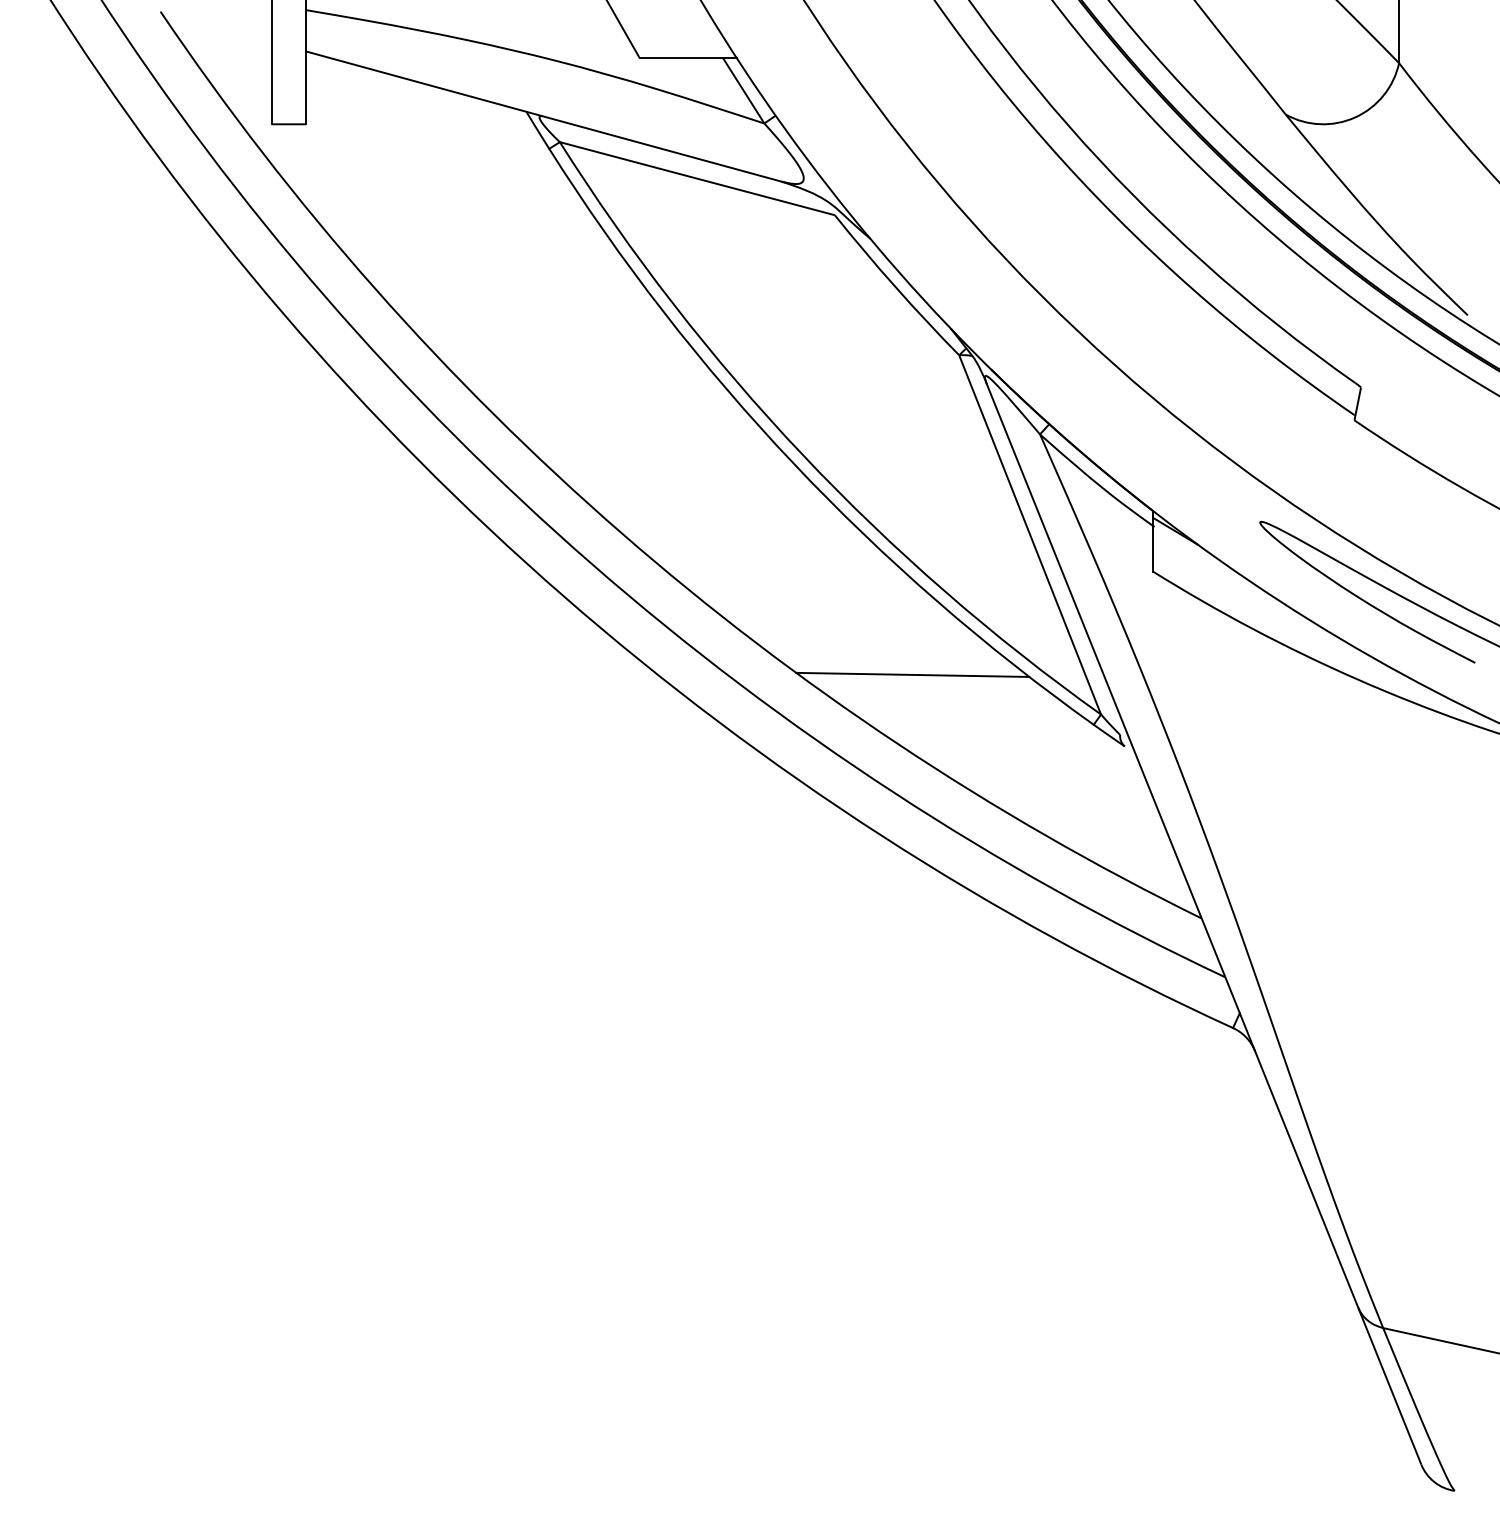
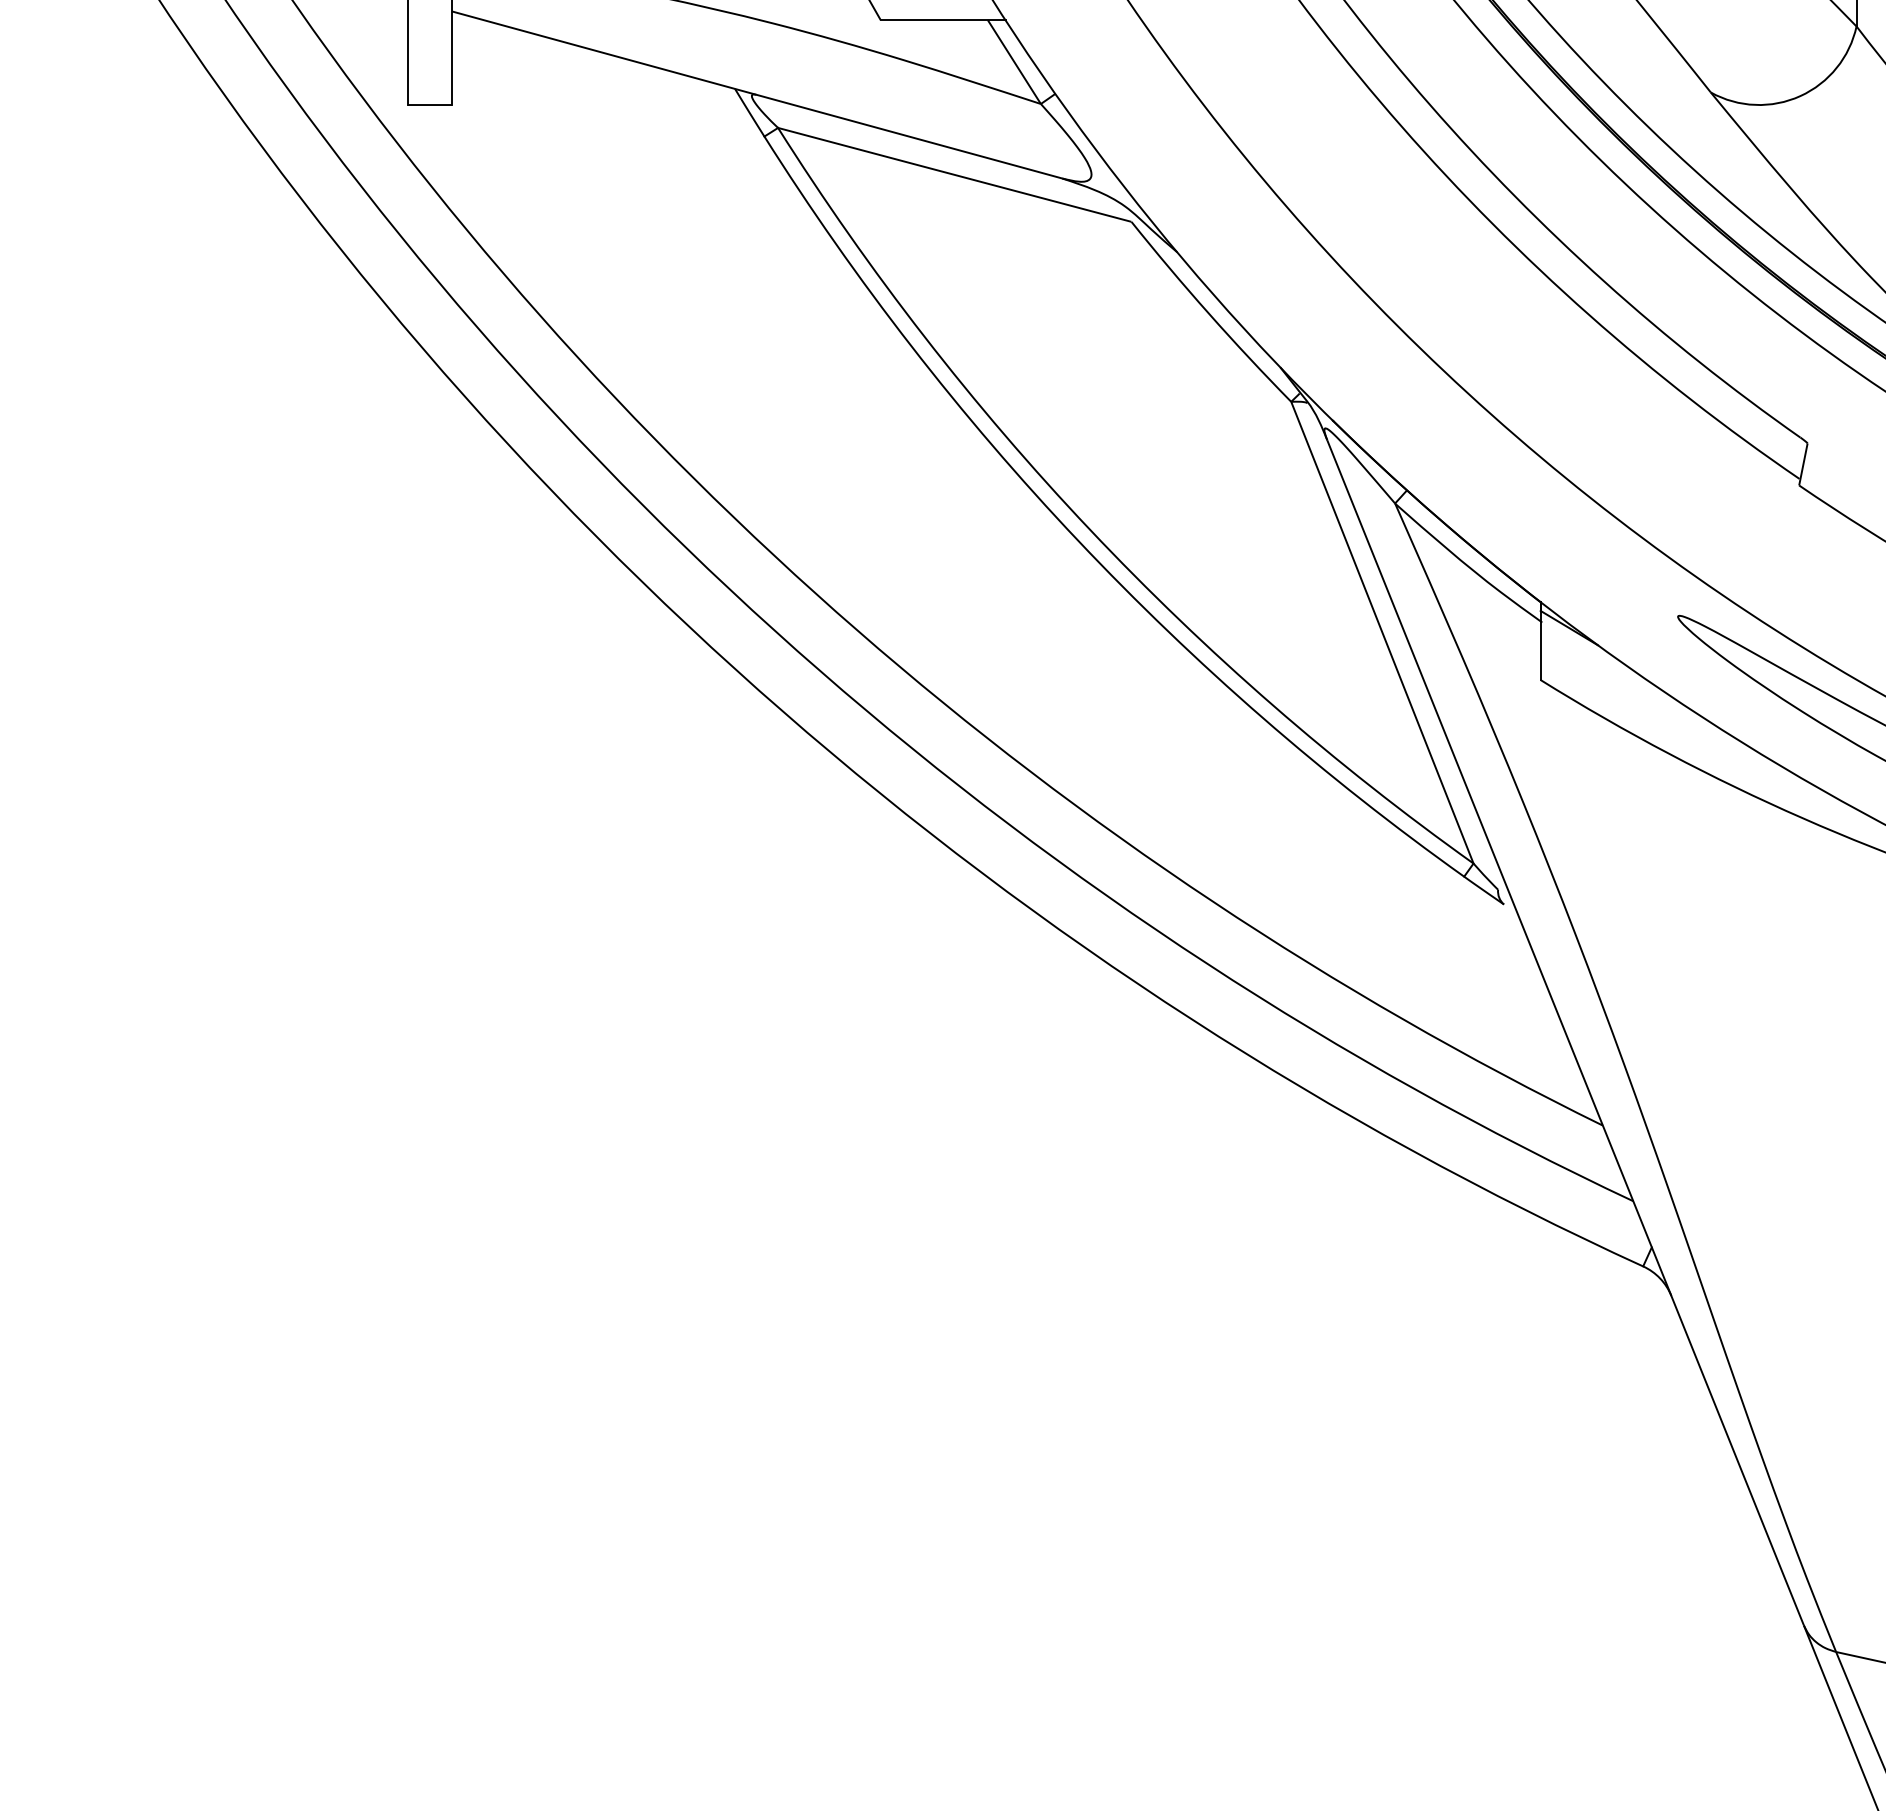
line: (912, 674) -> (1231, 812), removed

